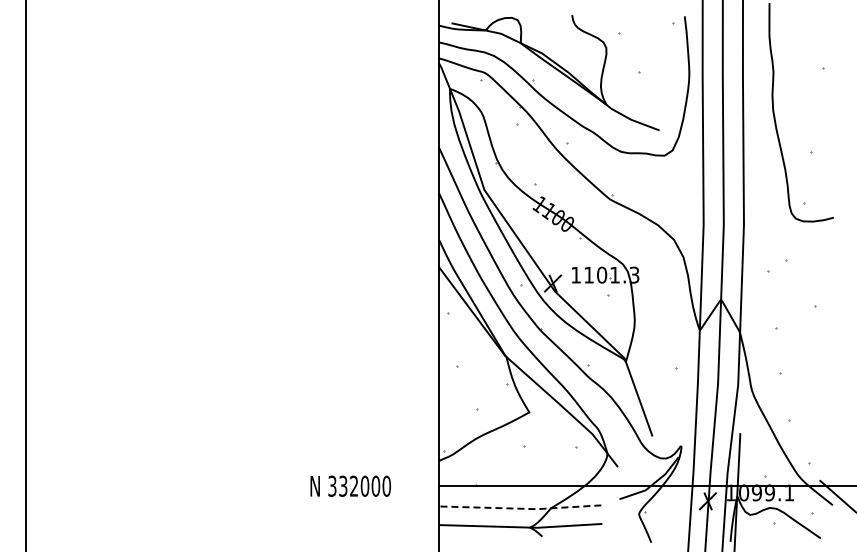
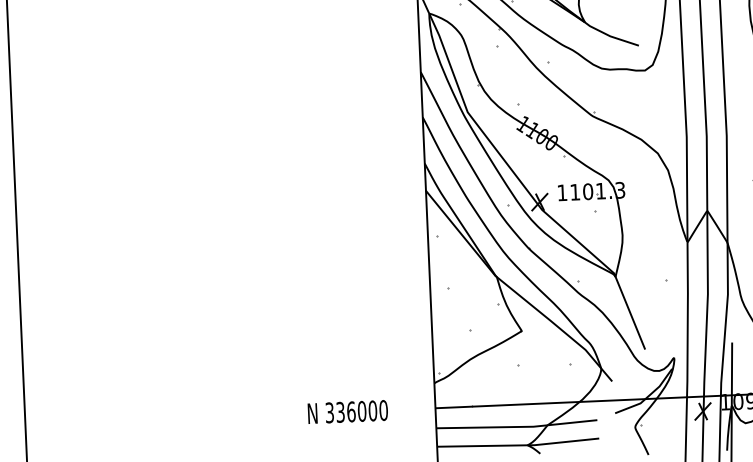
text: (354, 485) -> (351, 411), 332000 -> 336000
line: (520, 508) -> (517, 426), dashed -> solid

